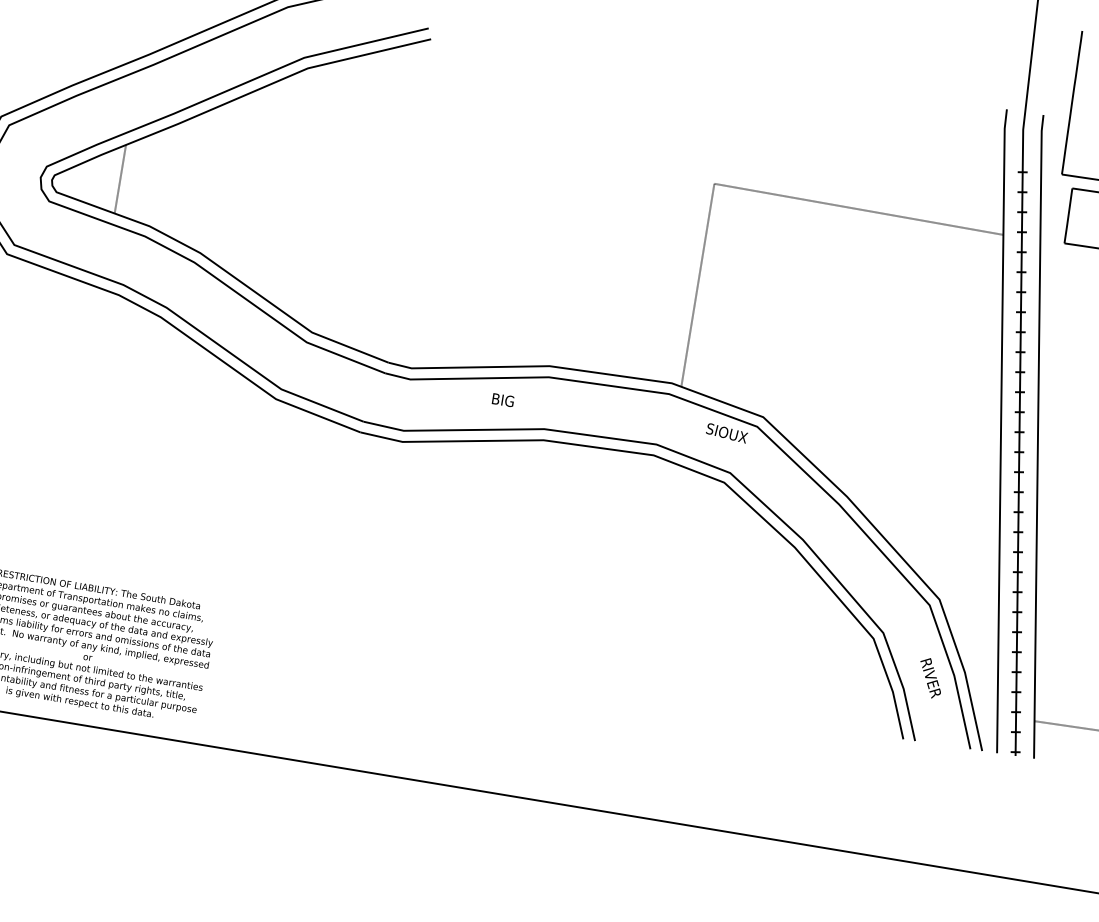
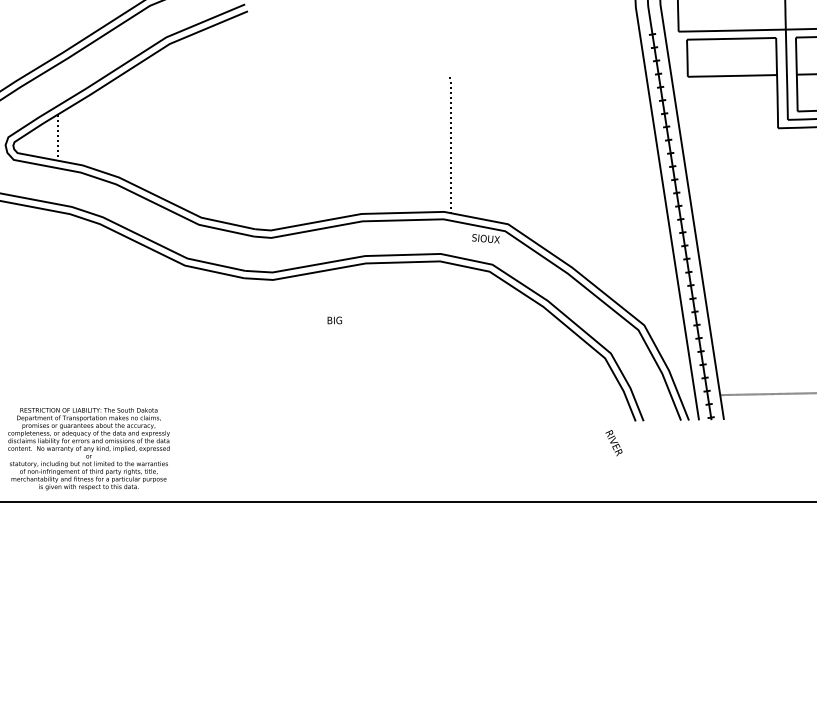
line: (858, 208) -> (548, 76), removed
text: (502, 400) -> (334, 320), moved
text: (929, 678) -> (613, 443), moved

